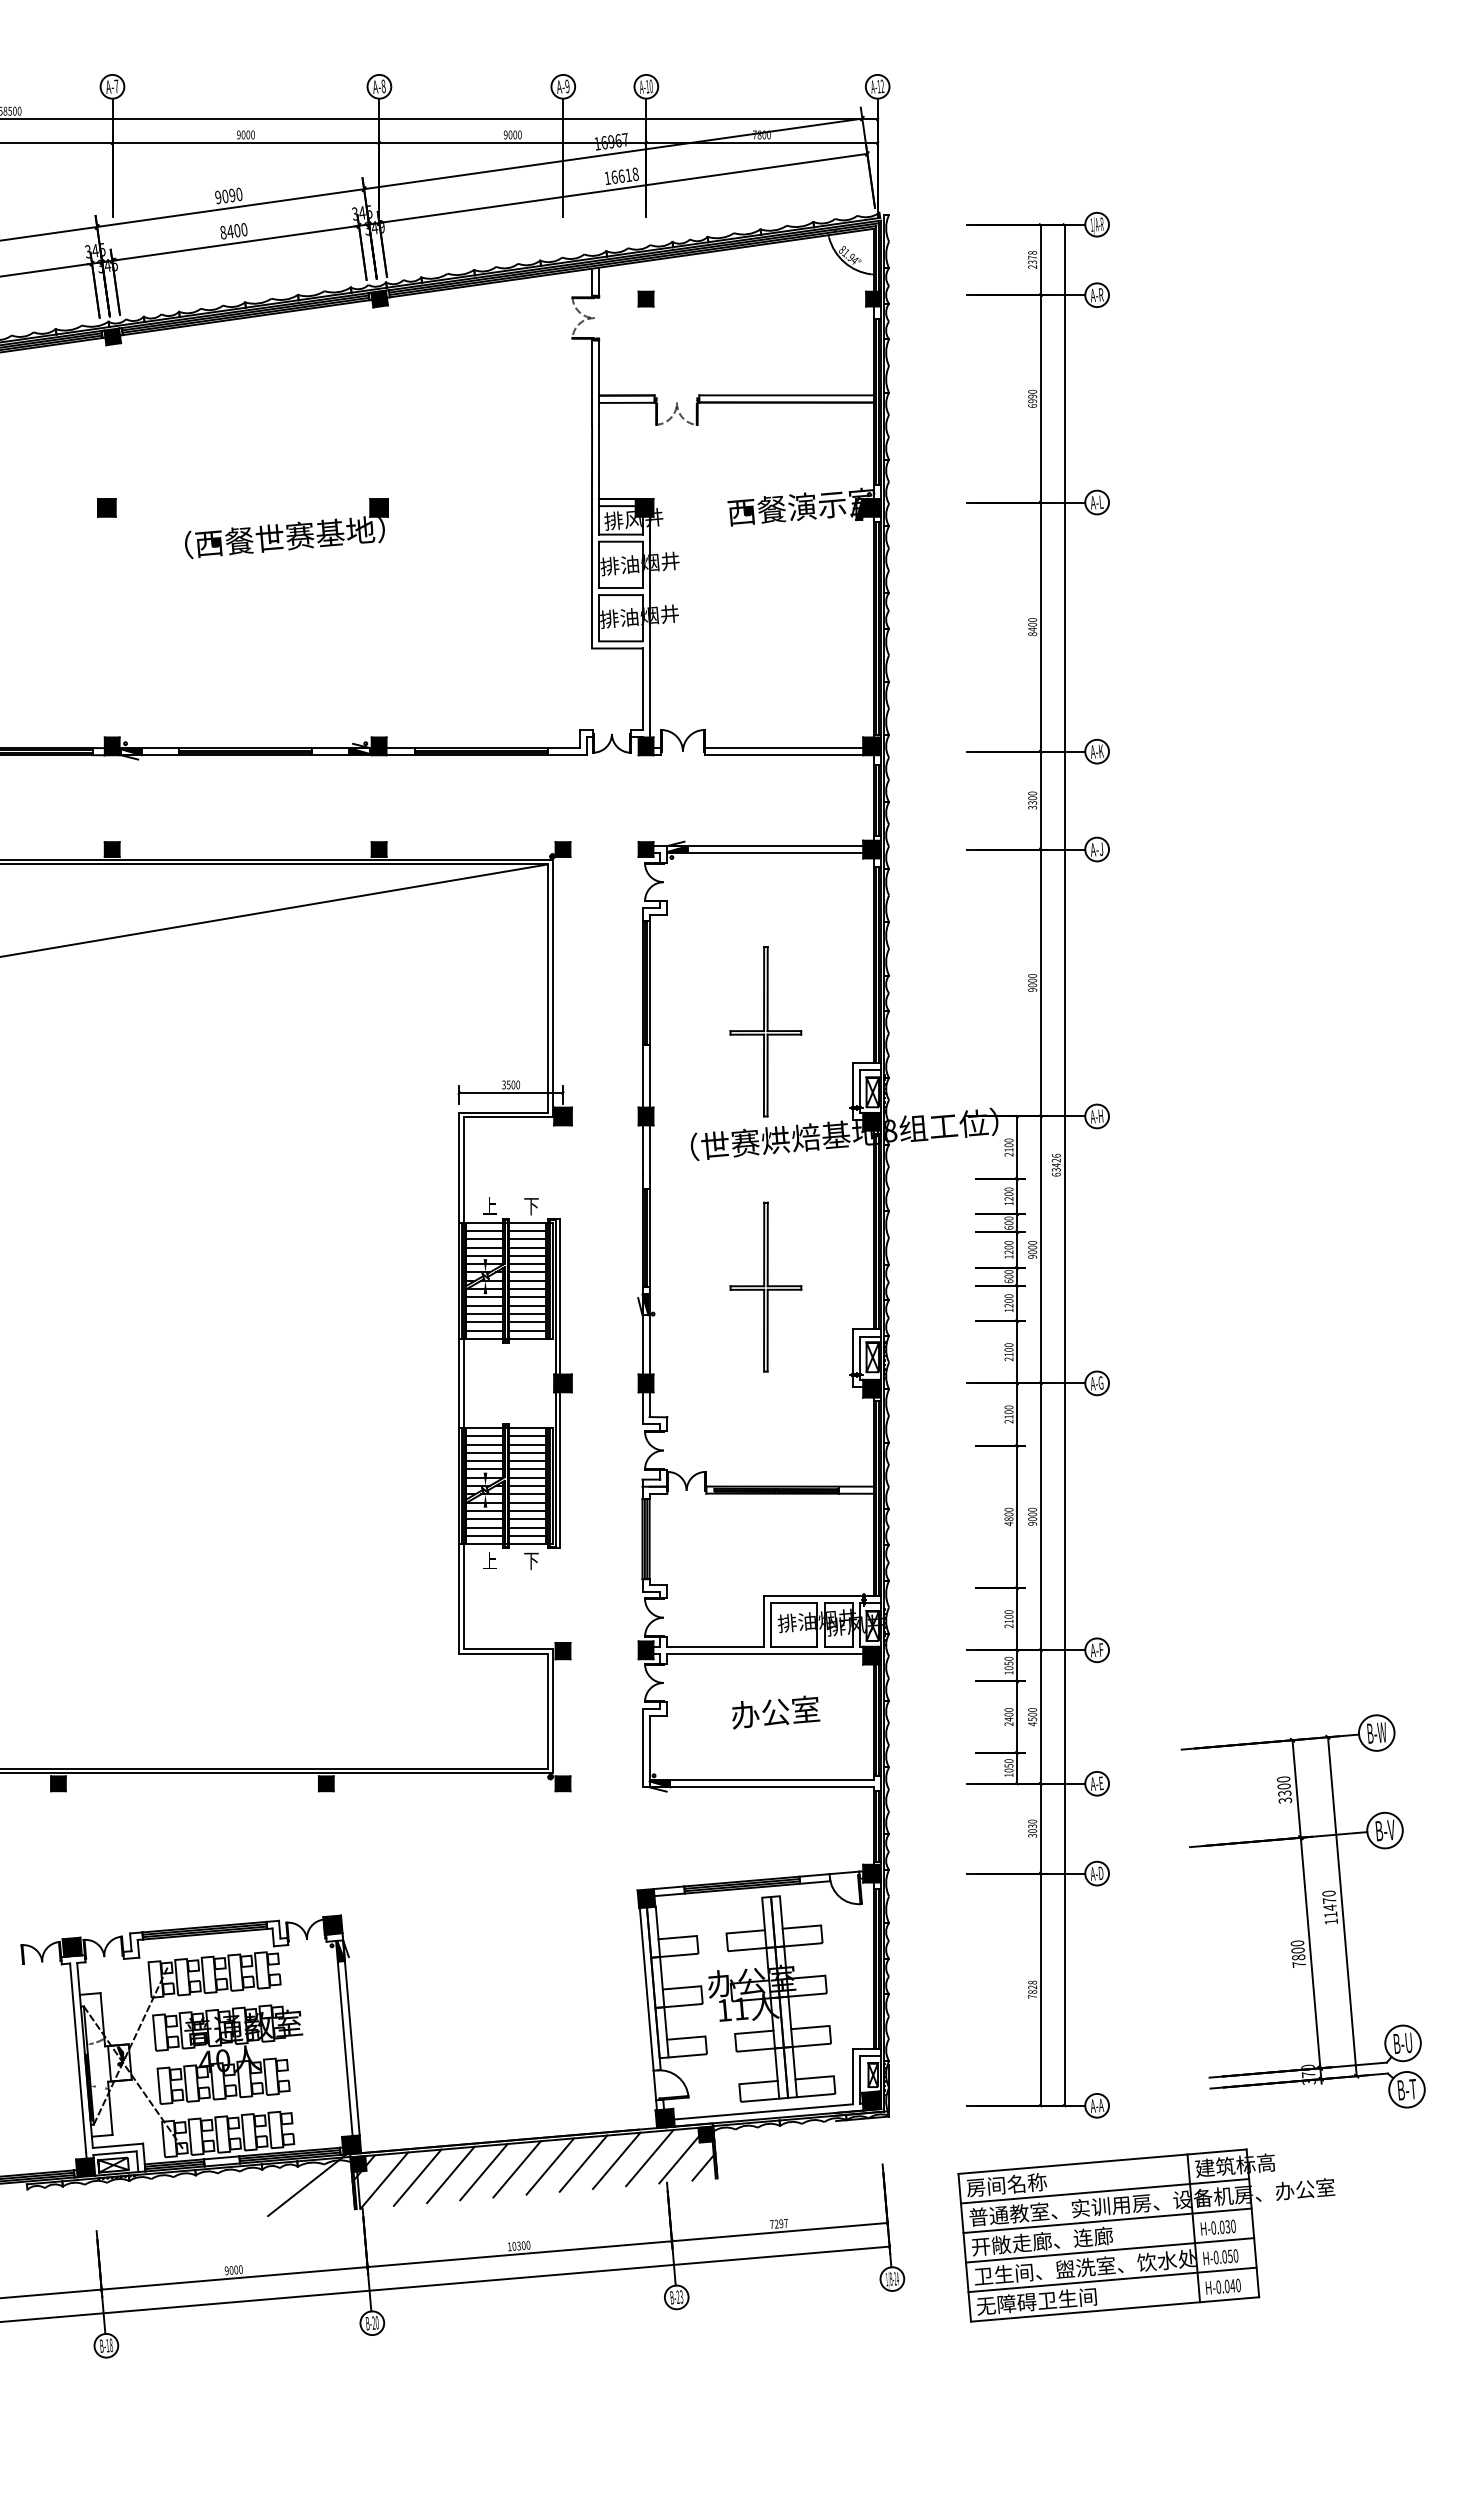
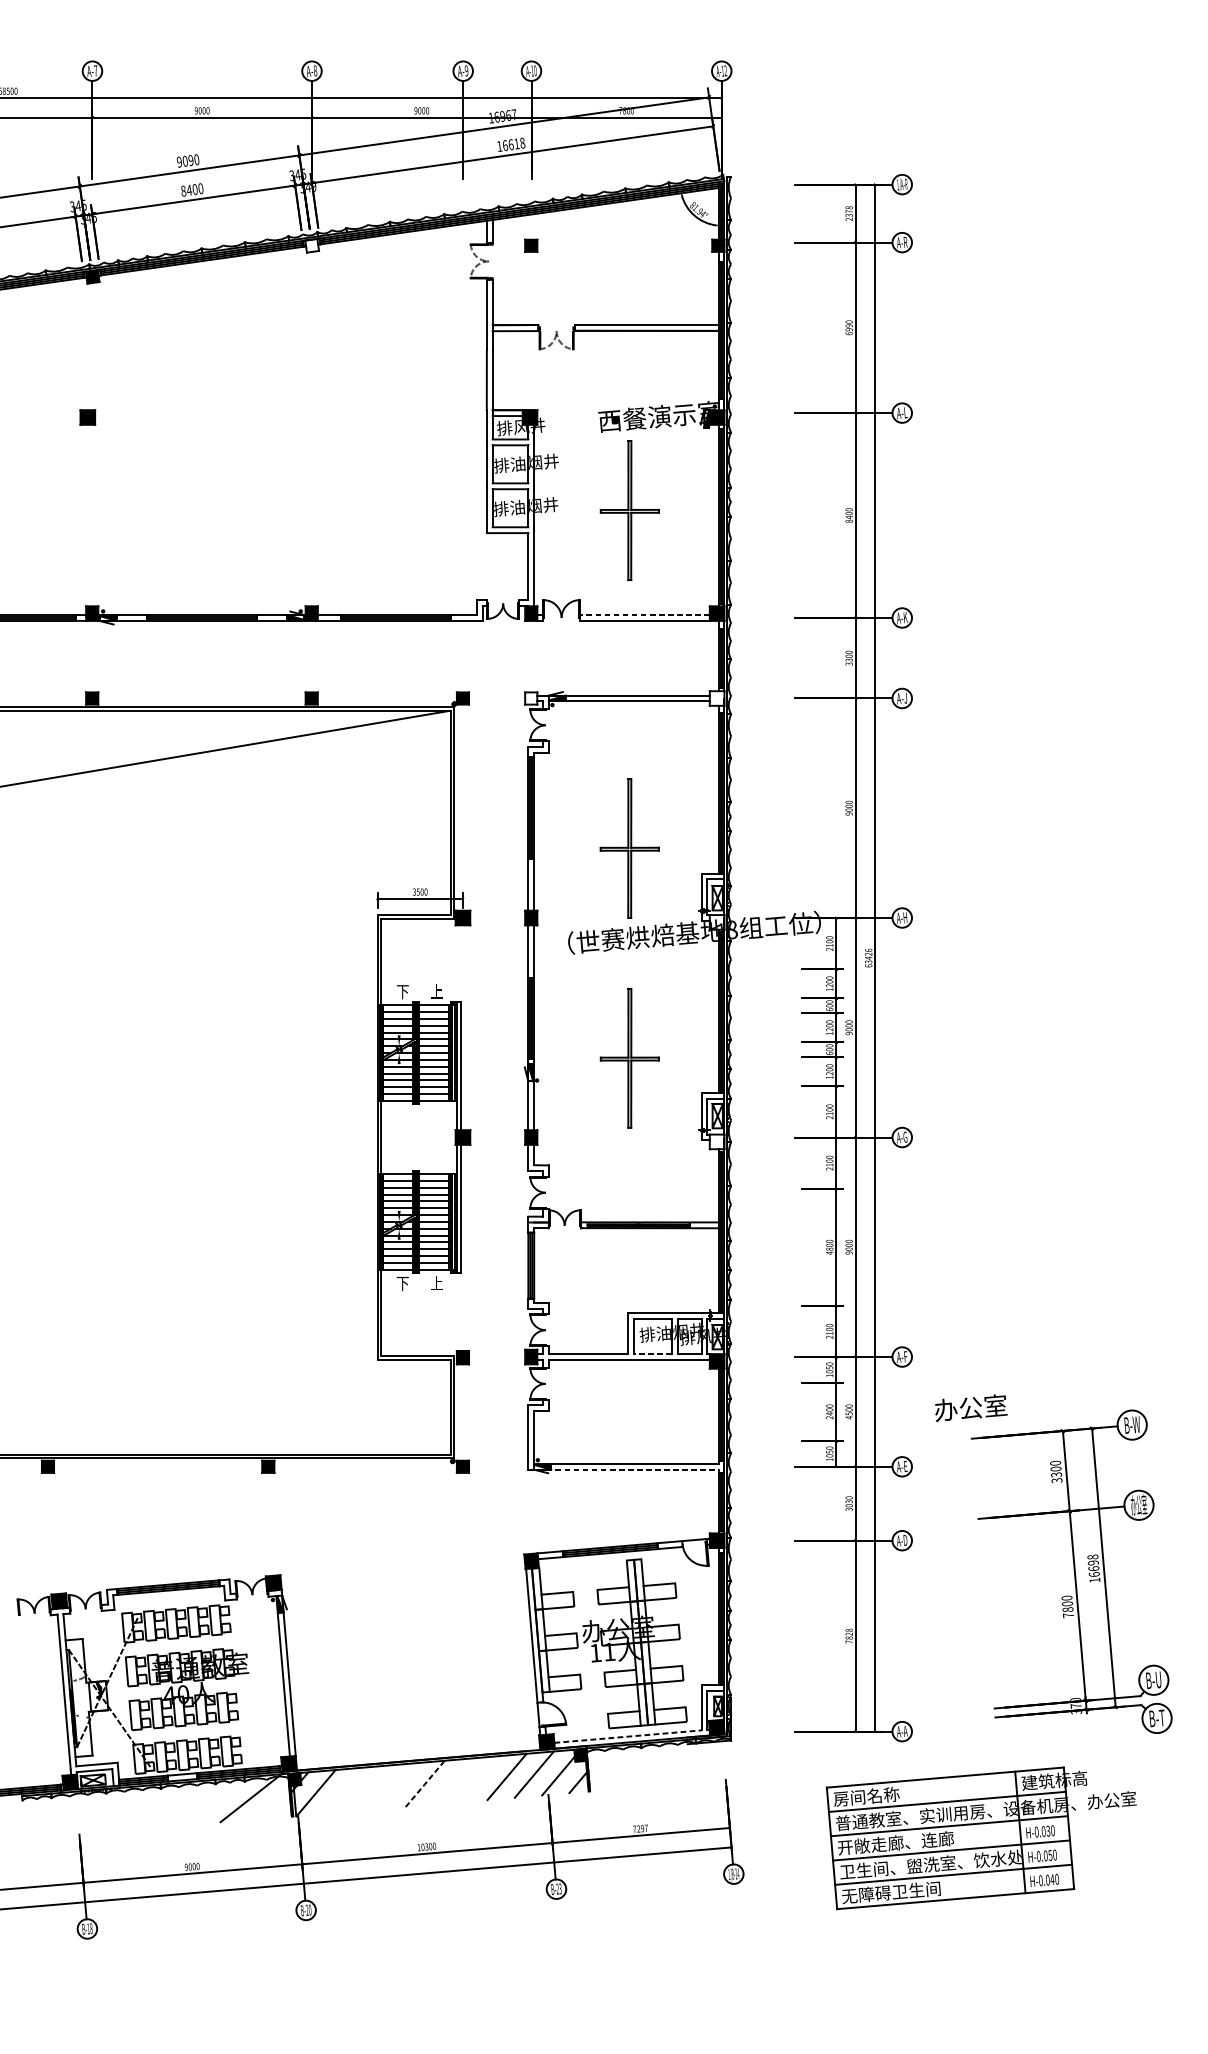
fill: (379, 298) -> (312, 245), removed
part: (286, 528) -> (235, 434), removed
part: (765, 620) -> (629, 510), added
line: (784, 748) -> (645, 615), solid -> dashed
fill: (645, 849) -> (530, 698), removed
fill: (871, 849) -> (716, 698), removed
fill: (871, 1121) -> (716, 922), removed
text: (489, 1206) -> (402, 992), 上 -> 下
text: (531, 1206) -> (437, 992), 下 -> 上
fill: (871, 1388) -> (716, 1141), removed
text: (489, 1561) -> (402, 1284), 上 -> 下
text: (531, 1561) -> (437, 1284), 下 -> 上
line: (793, 1646) -> (652, 1353), solid -> dashed
text: (776, 1712) -> (971, 1408), moved
line: (758, 1787) -> (623, 1469), solid -> dashed
text: (1385, 1830) -> (1139, 1505), B-V -> 办公室
text: (1329, 1903) -> (1093, 1565), 11470 -> 16698
line: (763, 2111) -> (627, 1736), solid -> dashed
line: (583, 2163) -> (479, 1779), removed
line: (550, 2166) -> (452, 1781), removed
line: (517, 2169) -> (425, 1784), solid -> dashed
line: (483, 2172) -> (397, 1786), removed
line: (450, 2174) -> (370, 1788), removed
line: (417, 2177) -> (343, 1790), removed
part: (1146, 2235) -> (981, 1838), moved

